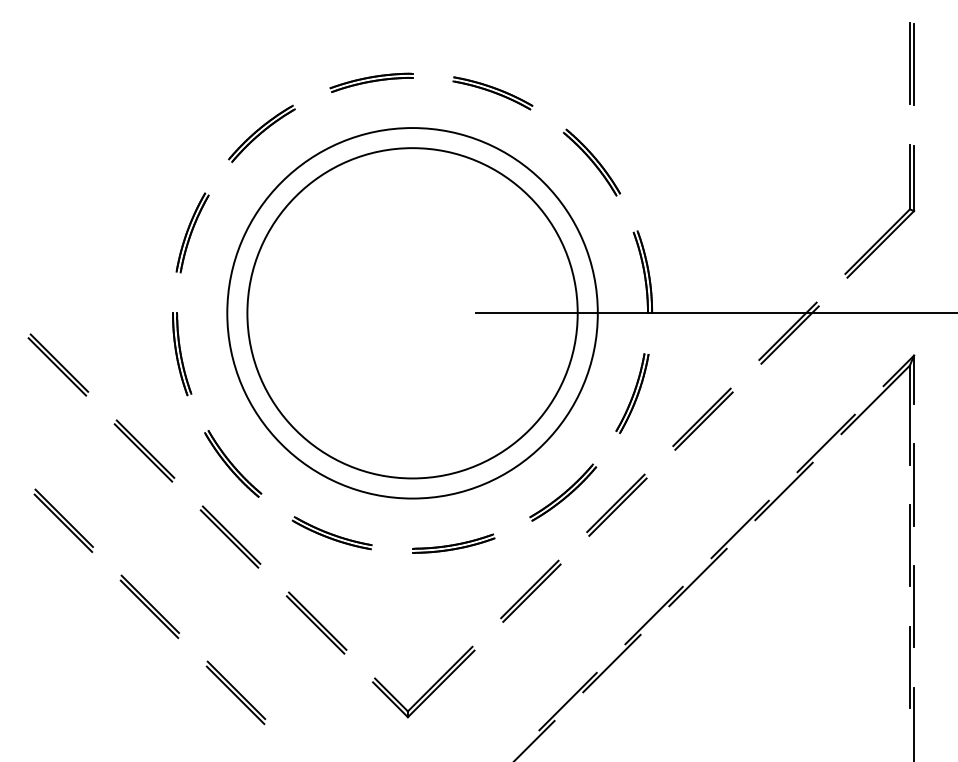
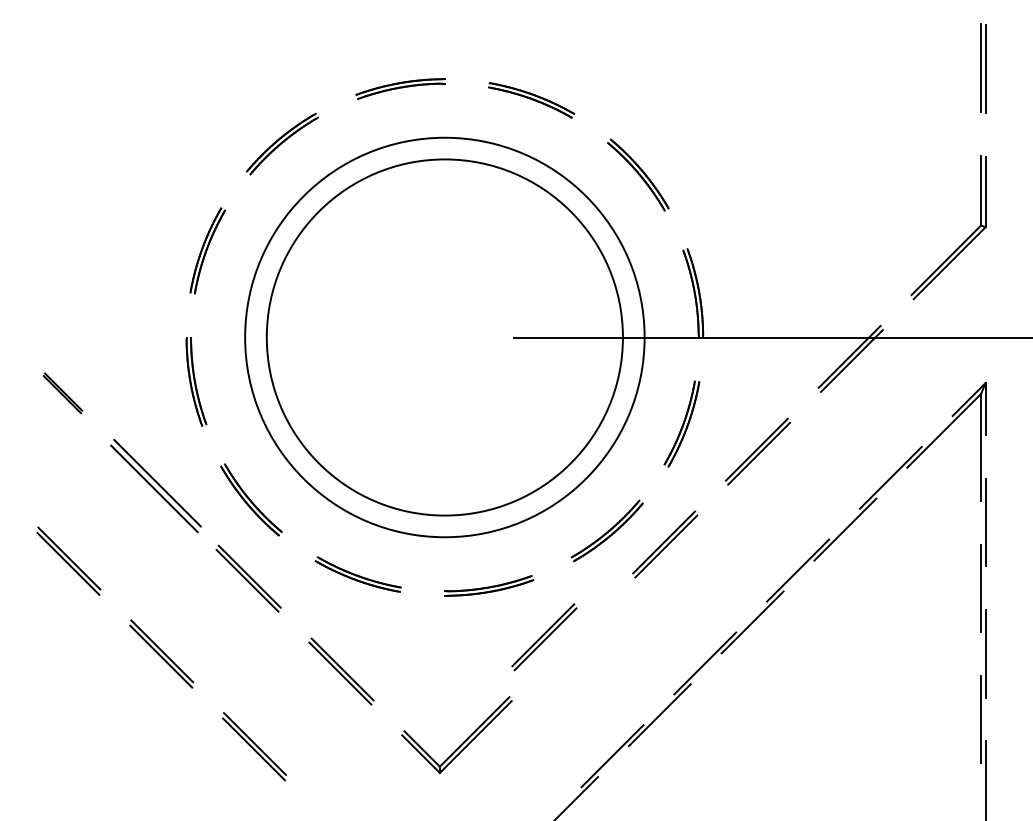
part: (57, 365) -> (62, 393), size x0.6
part: (144, 450) -> (155, 485), size x1.4
part: (530, 591) -> (544, 637), moved

